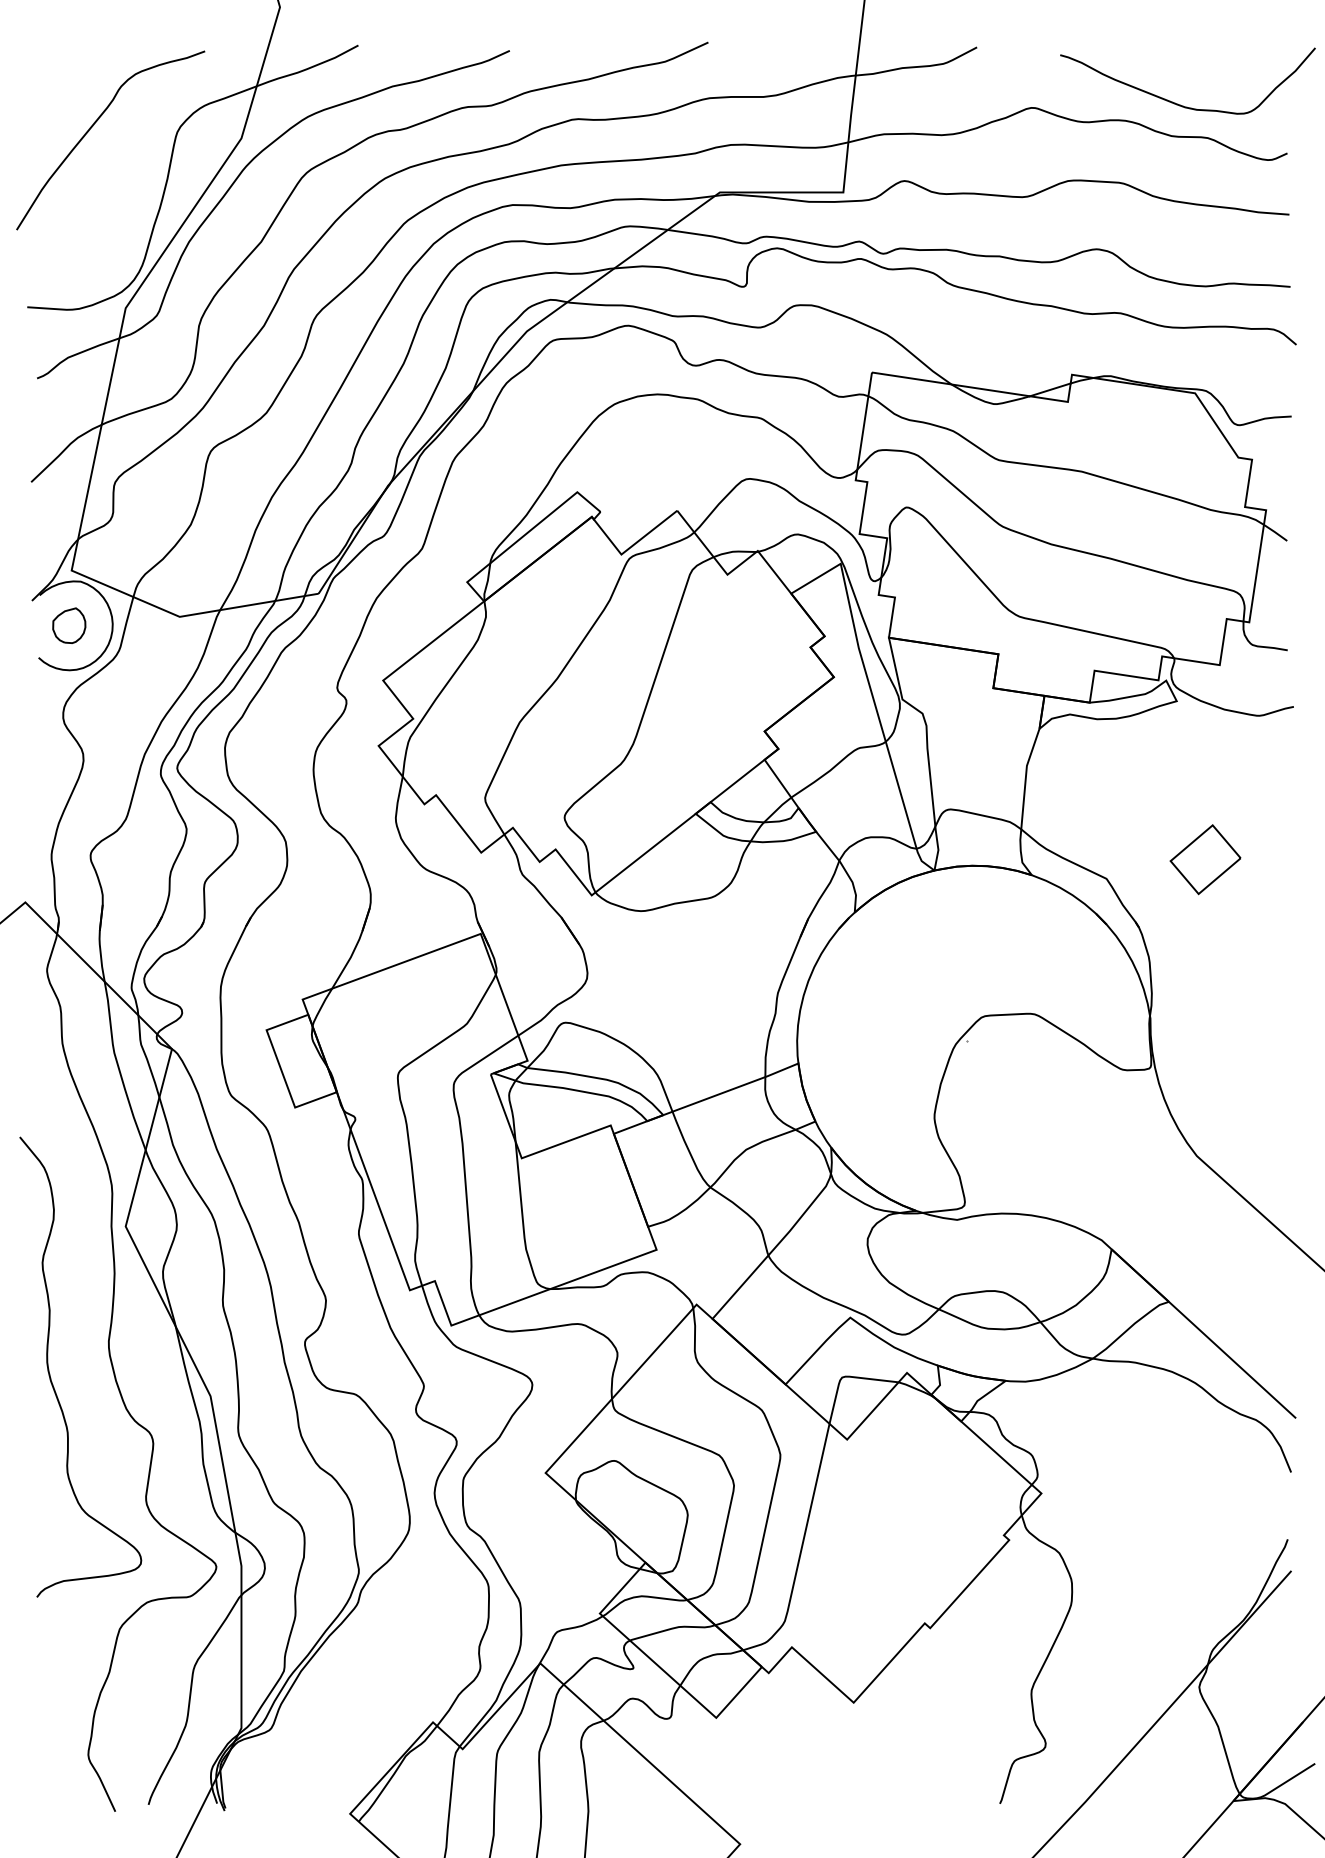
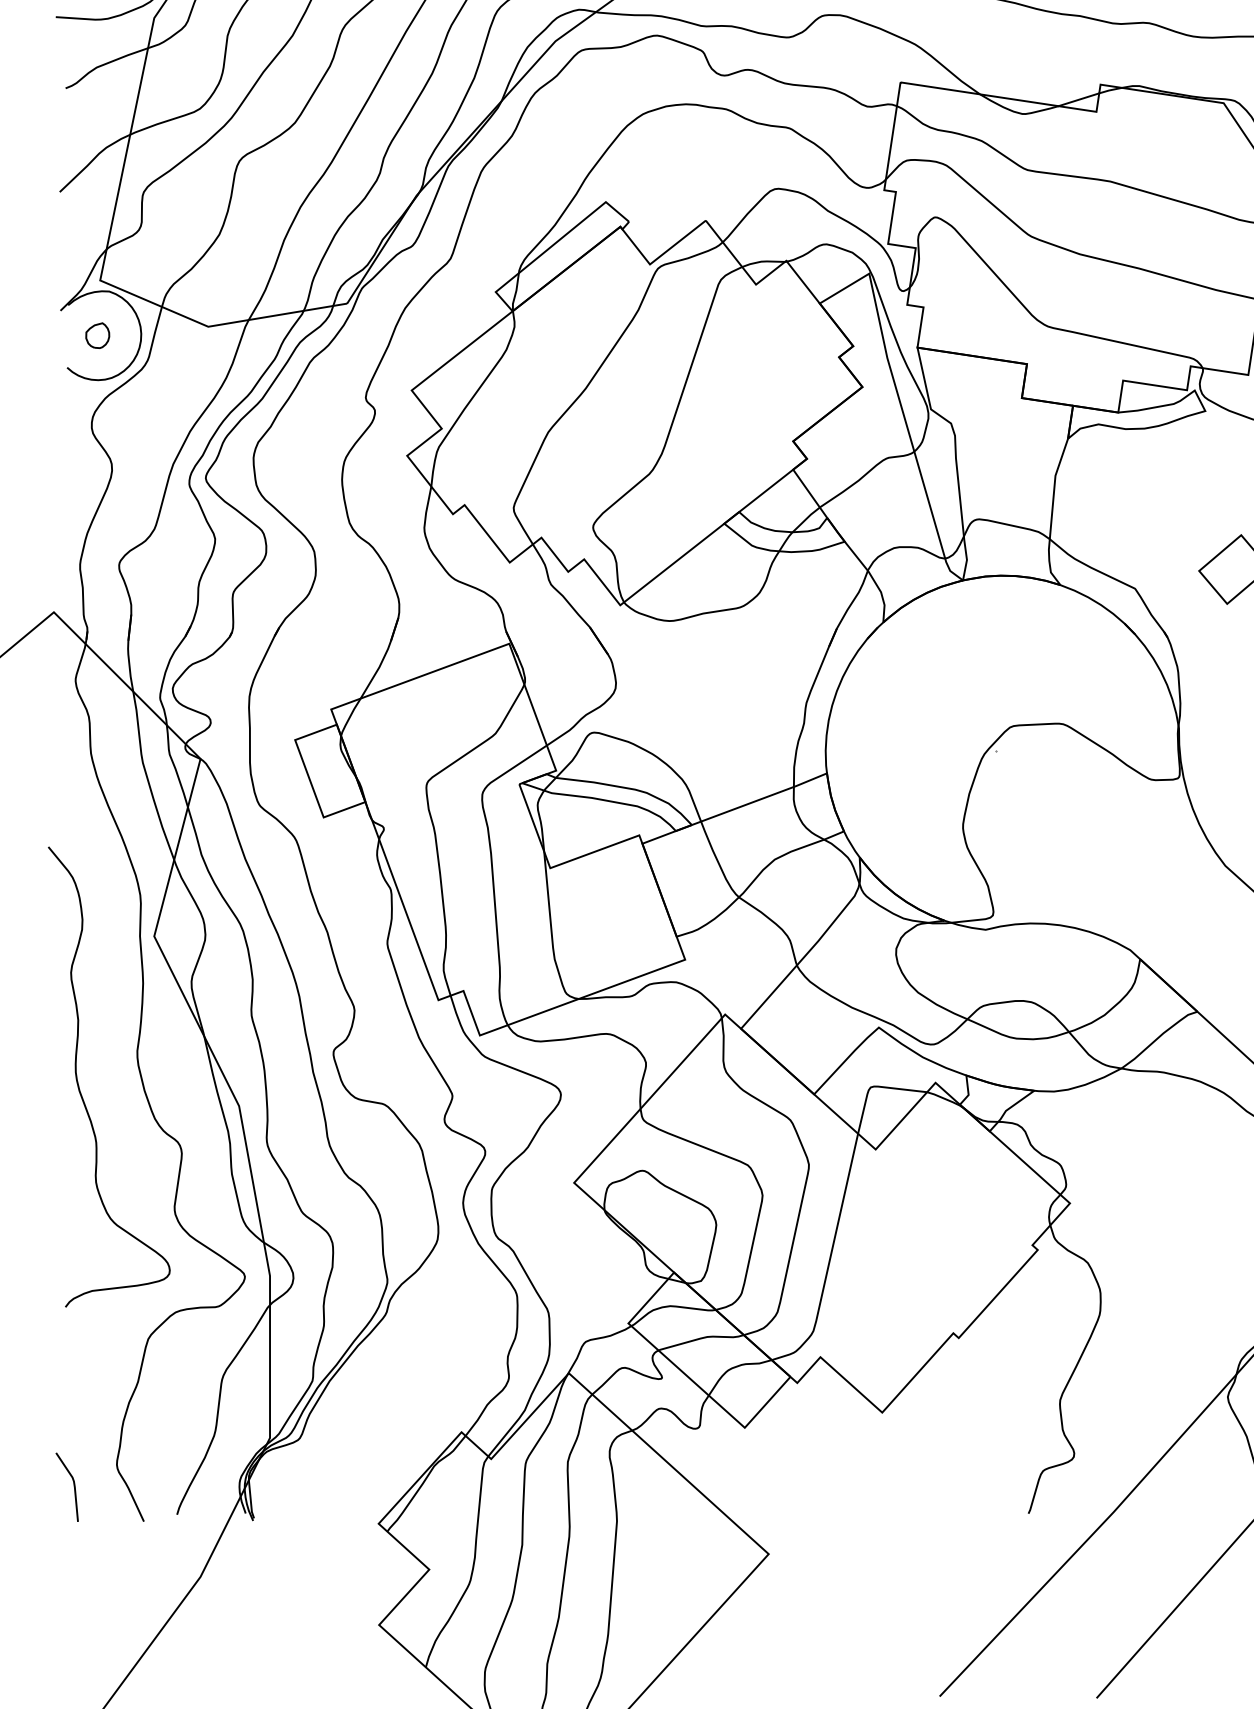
part: (68, 625) -> (97, 335), size x0.71
line: (44, 1773) -> (73, 1483), added

